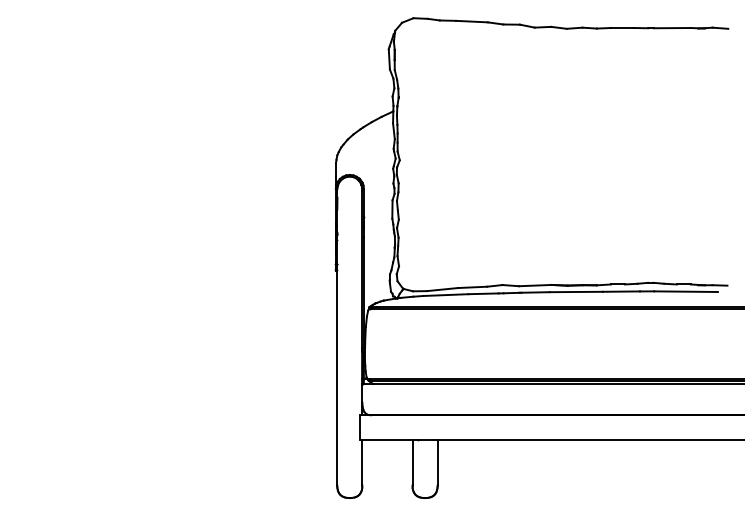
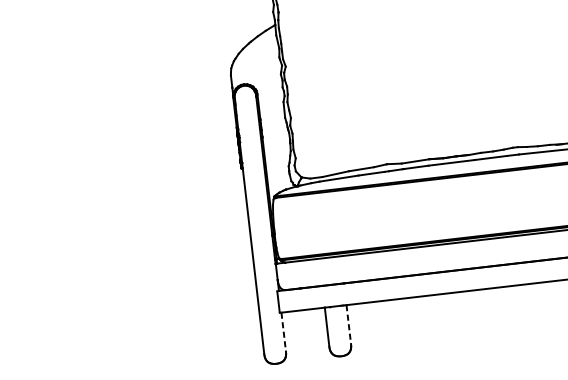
line: (362, 462) -> (283, 331), solid -> dashed
line: (437, 463) -> (348, 325), solid -> dashed

